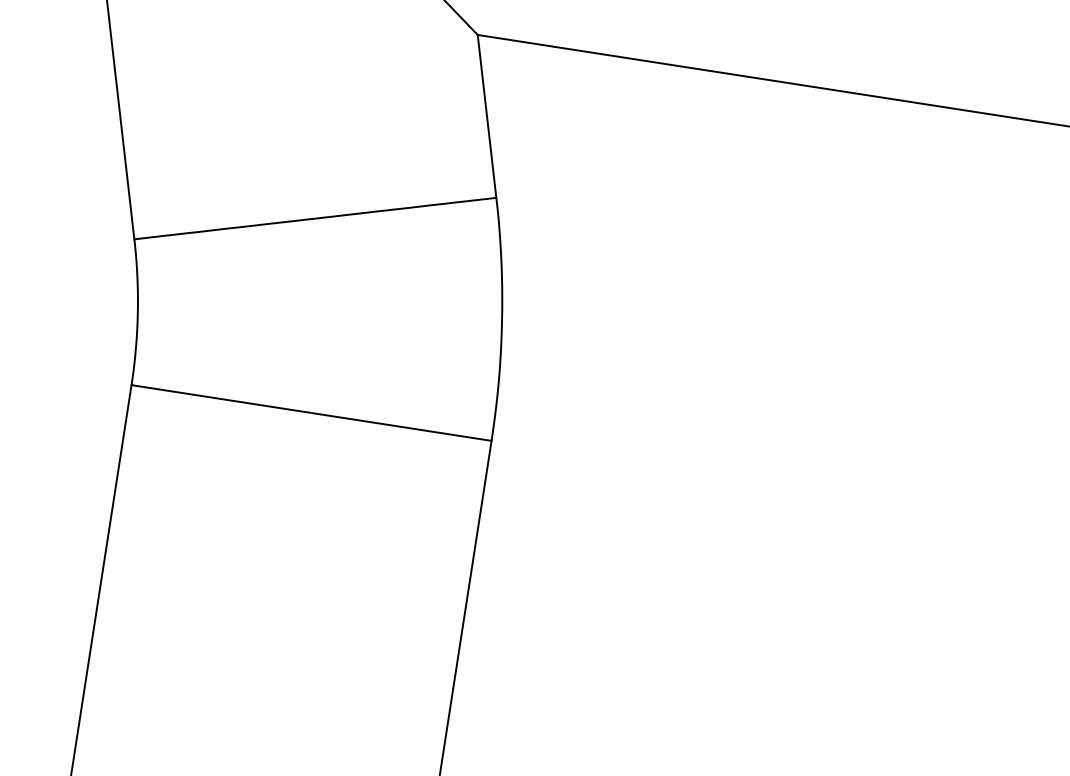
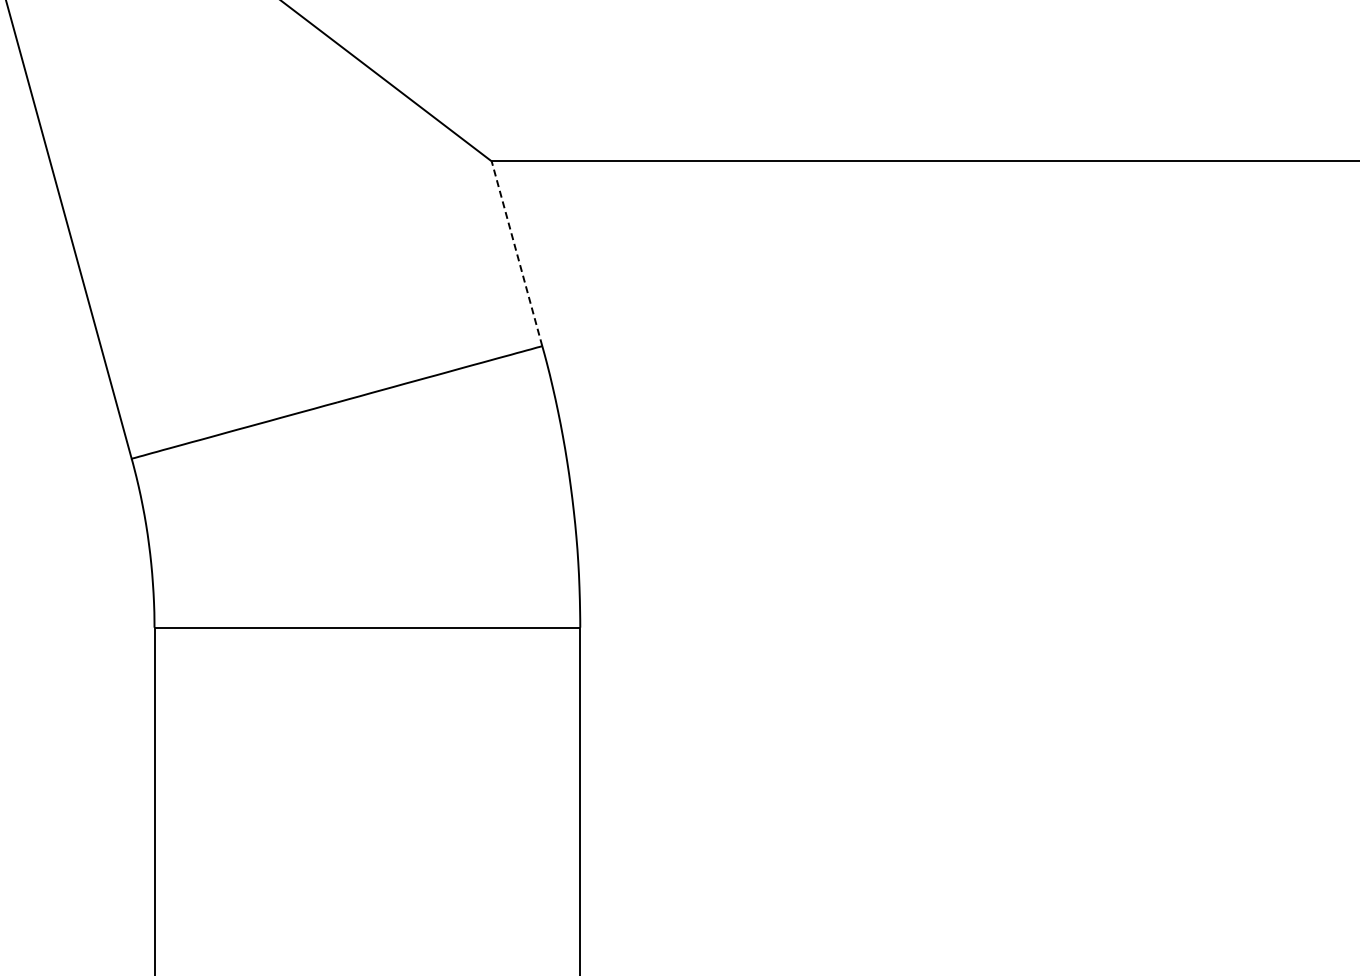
line: (487, 116) -> (517, 253), solid -> dashed

